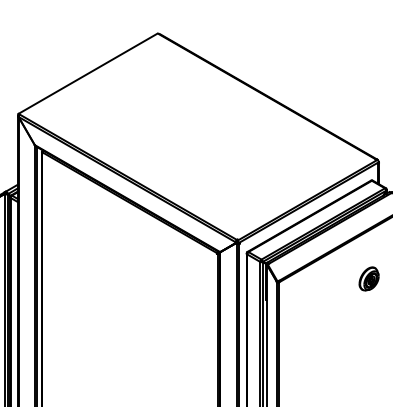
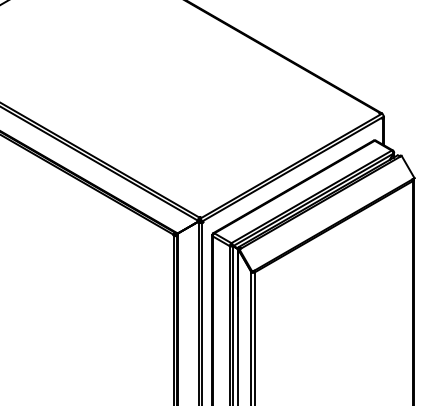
part: (368, 278) -> (370, 267), removed

